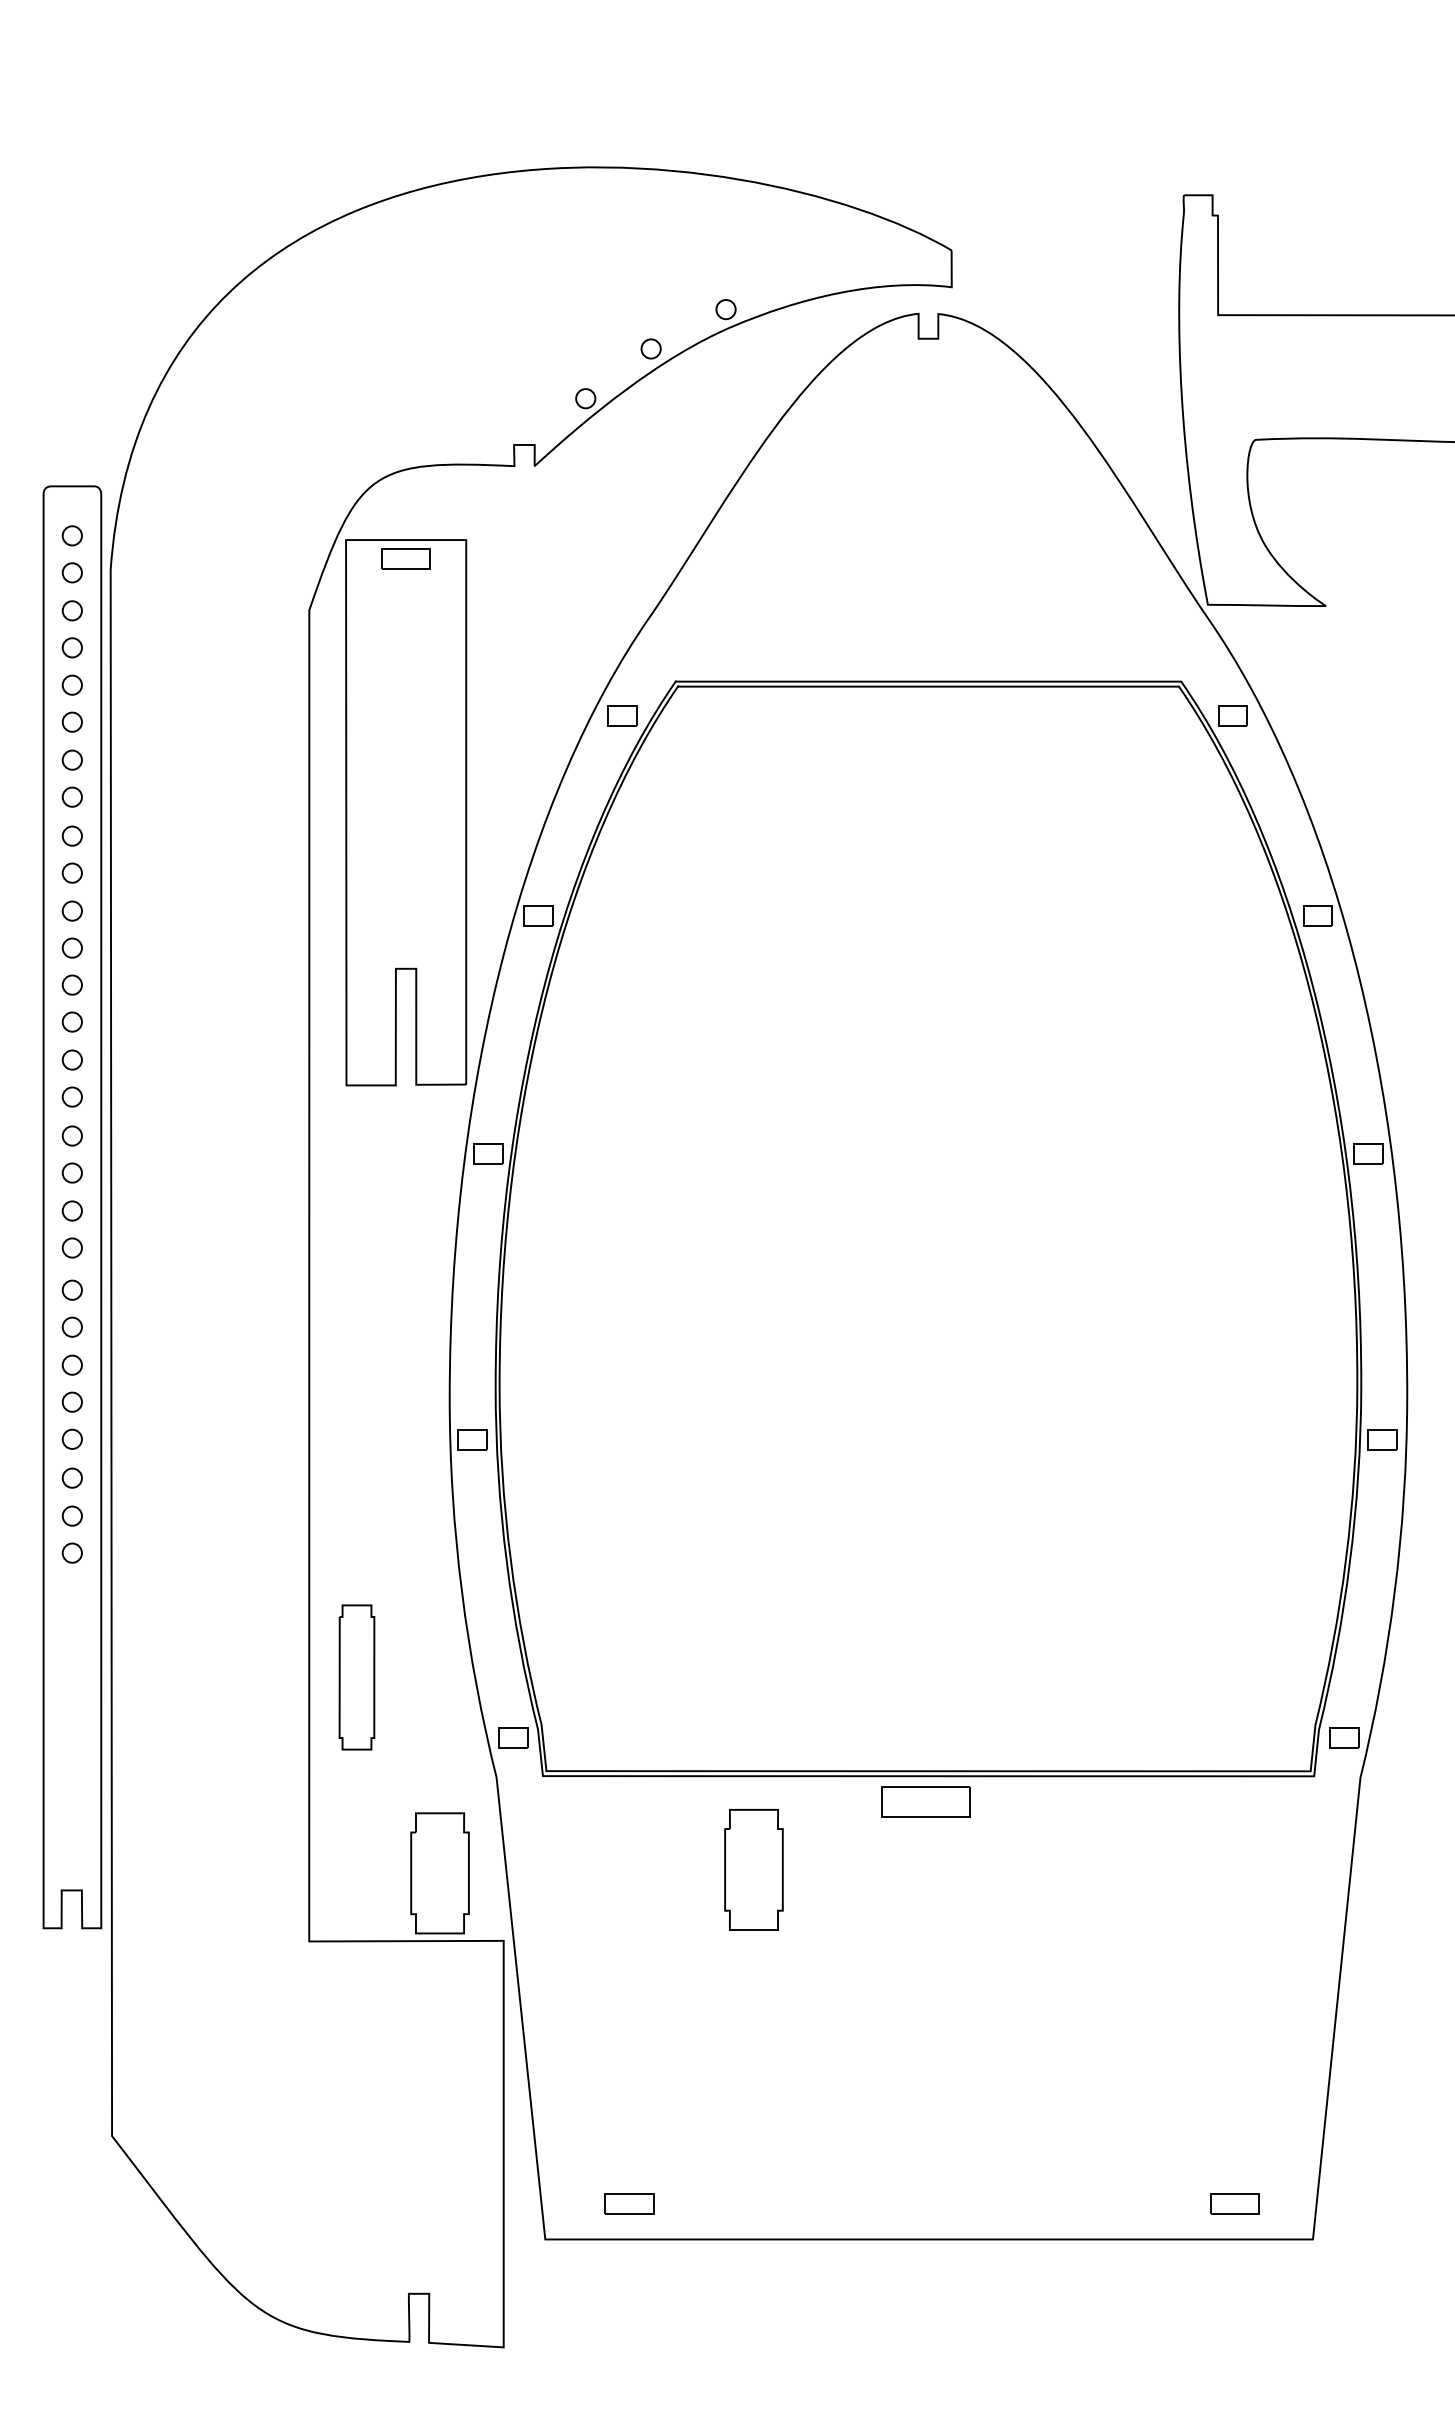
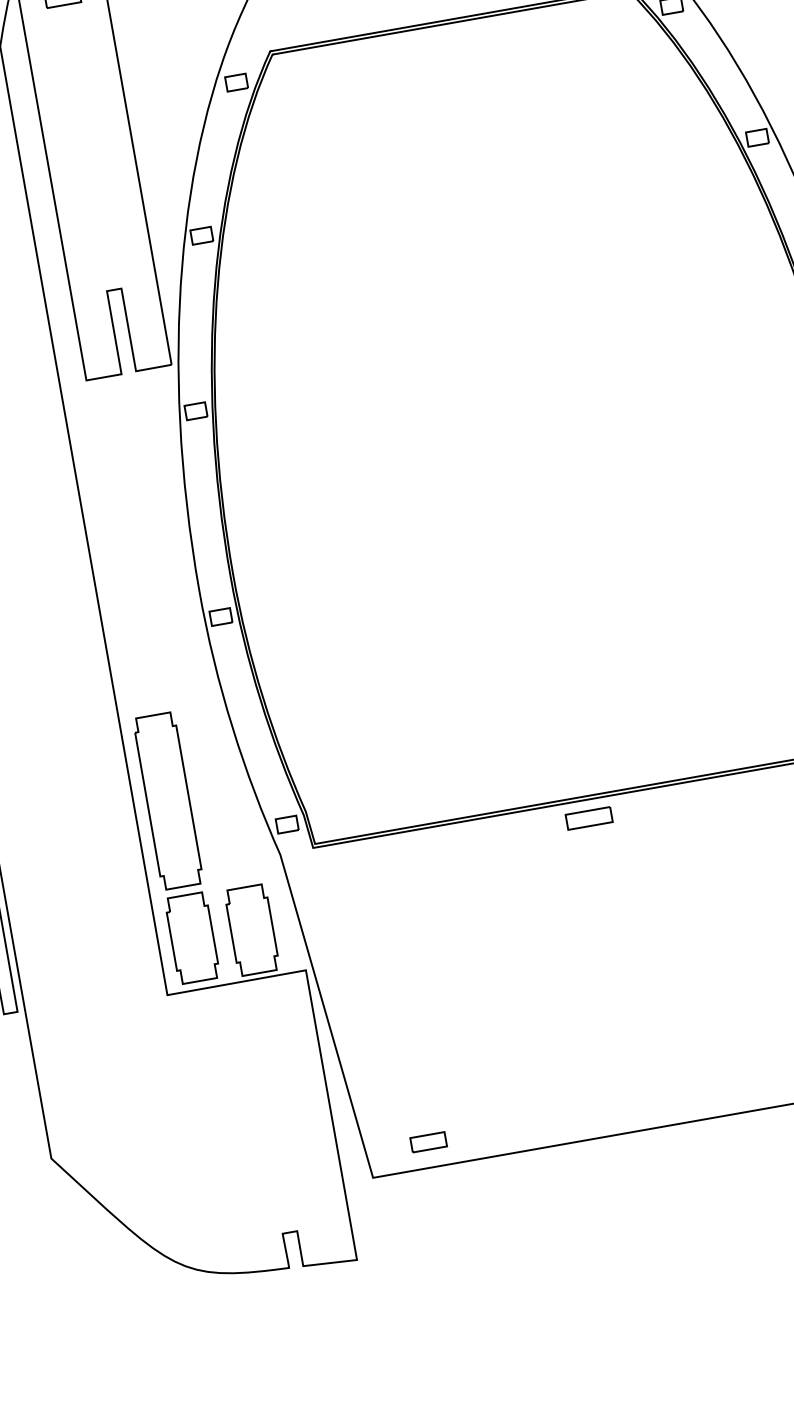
part: (356, 1677) -> (167, 801), size x1.67
part: (925, 1802) -> (589, 818), size x0.71
part: (753, 1869) -> (192, 937), moved

